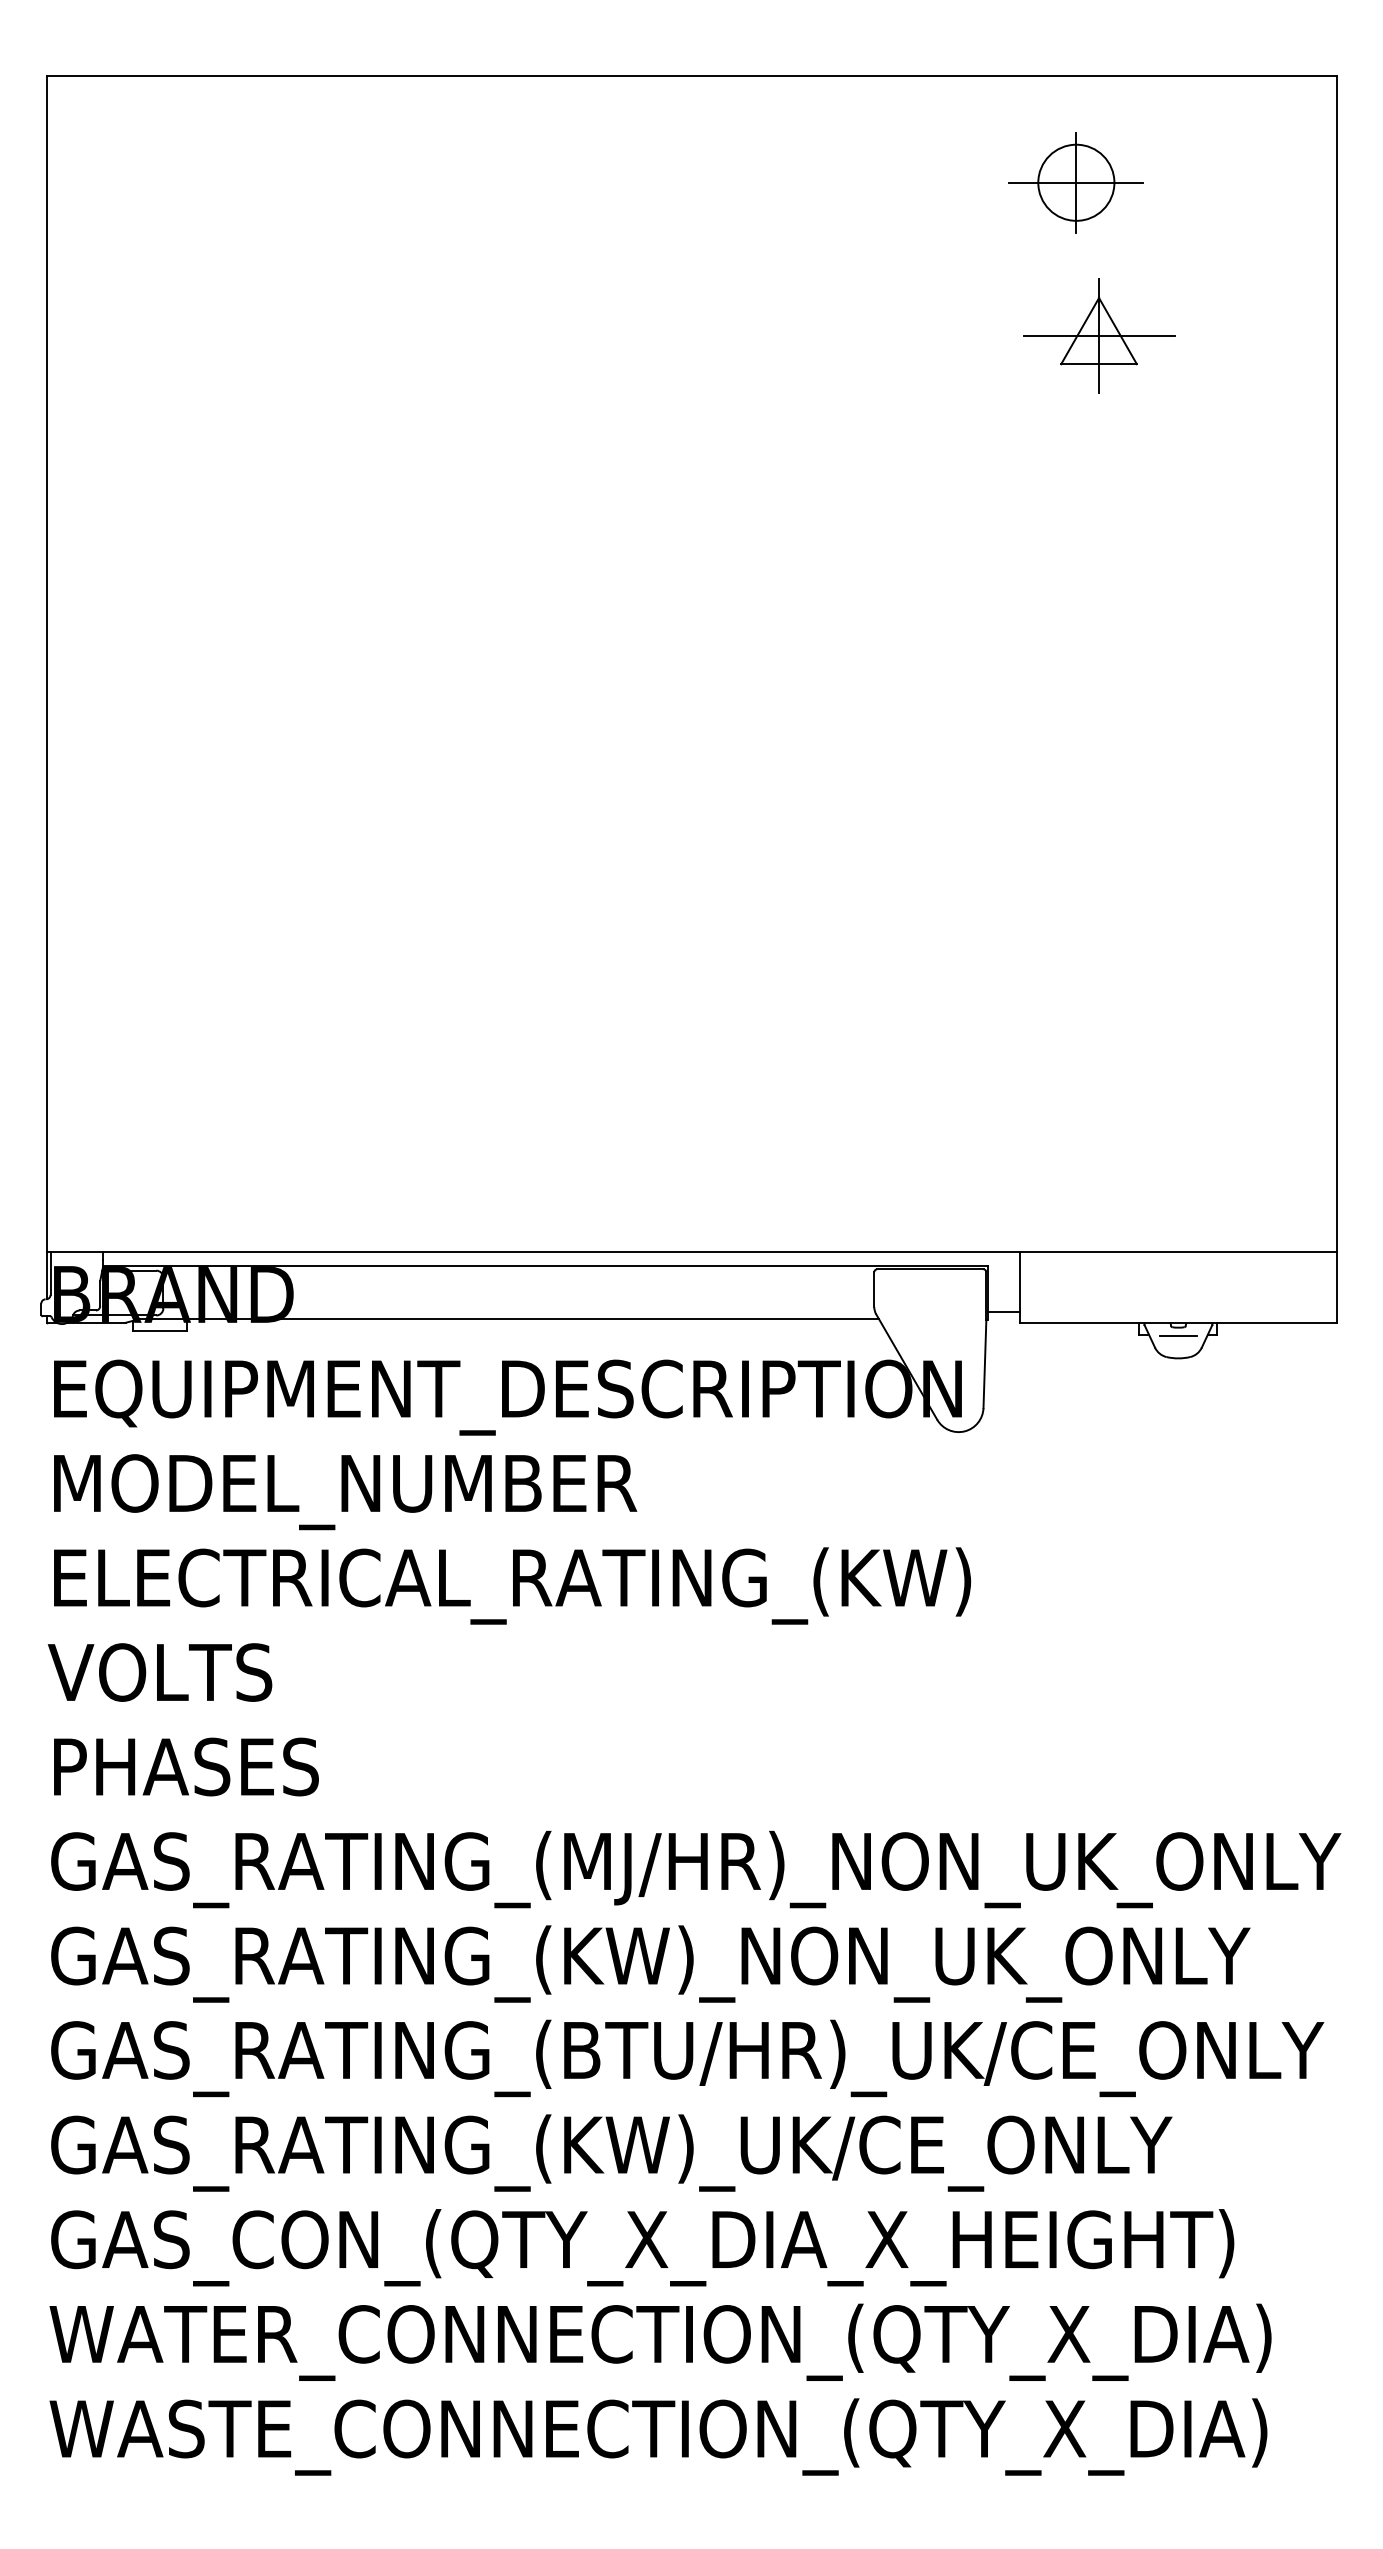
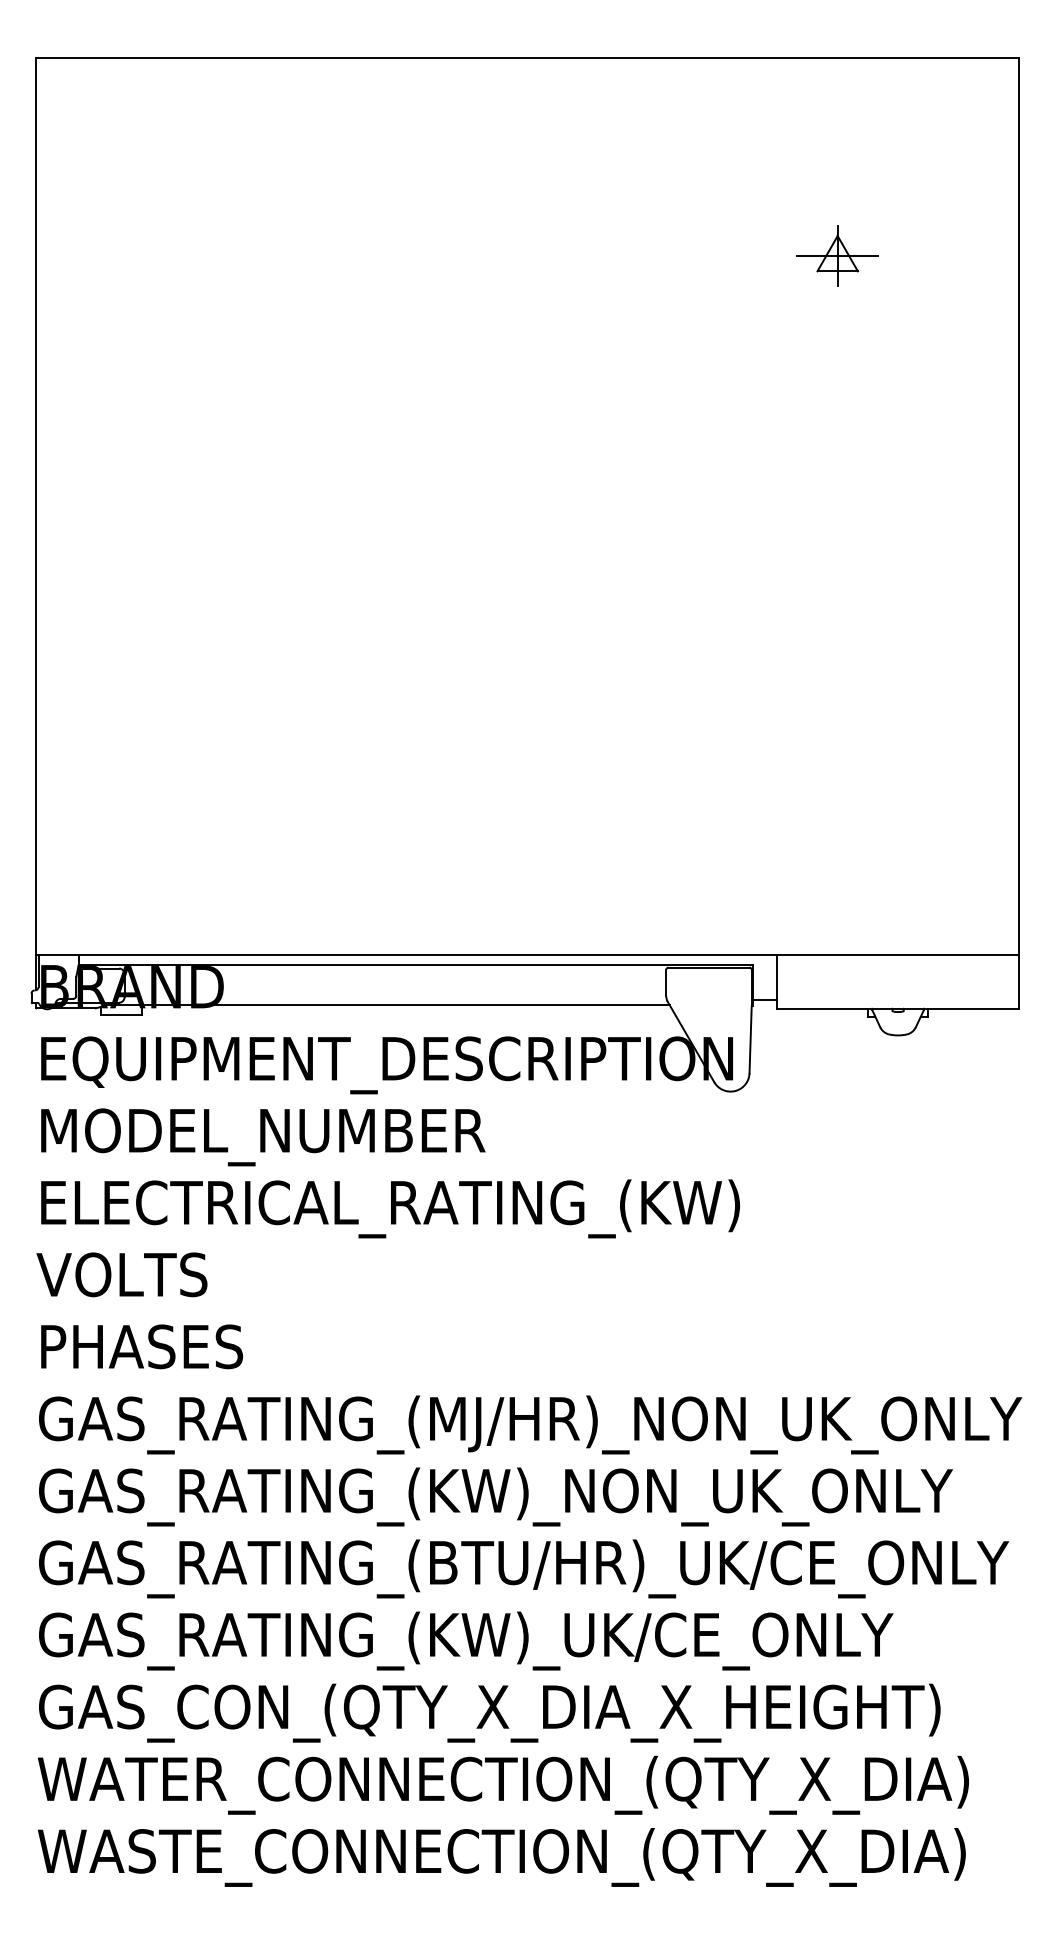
part: (1075, 182) -> (819, 139), removed
part: (1099, 335) -> (837, 255), size x0.7
line: (1178, 1335) -> (898, 1017), removed

